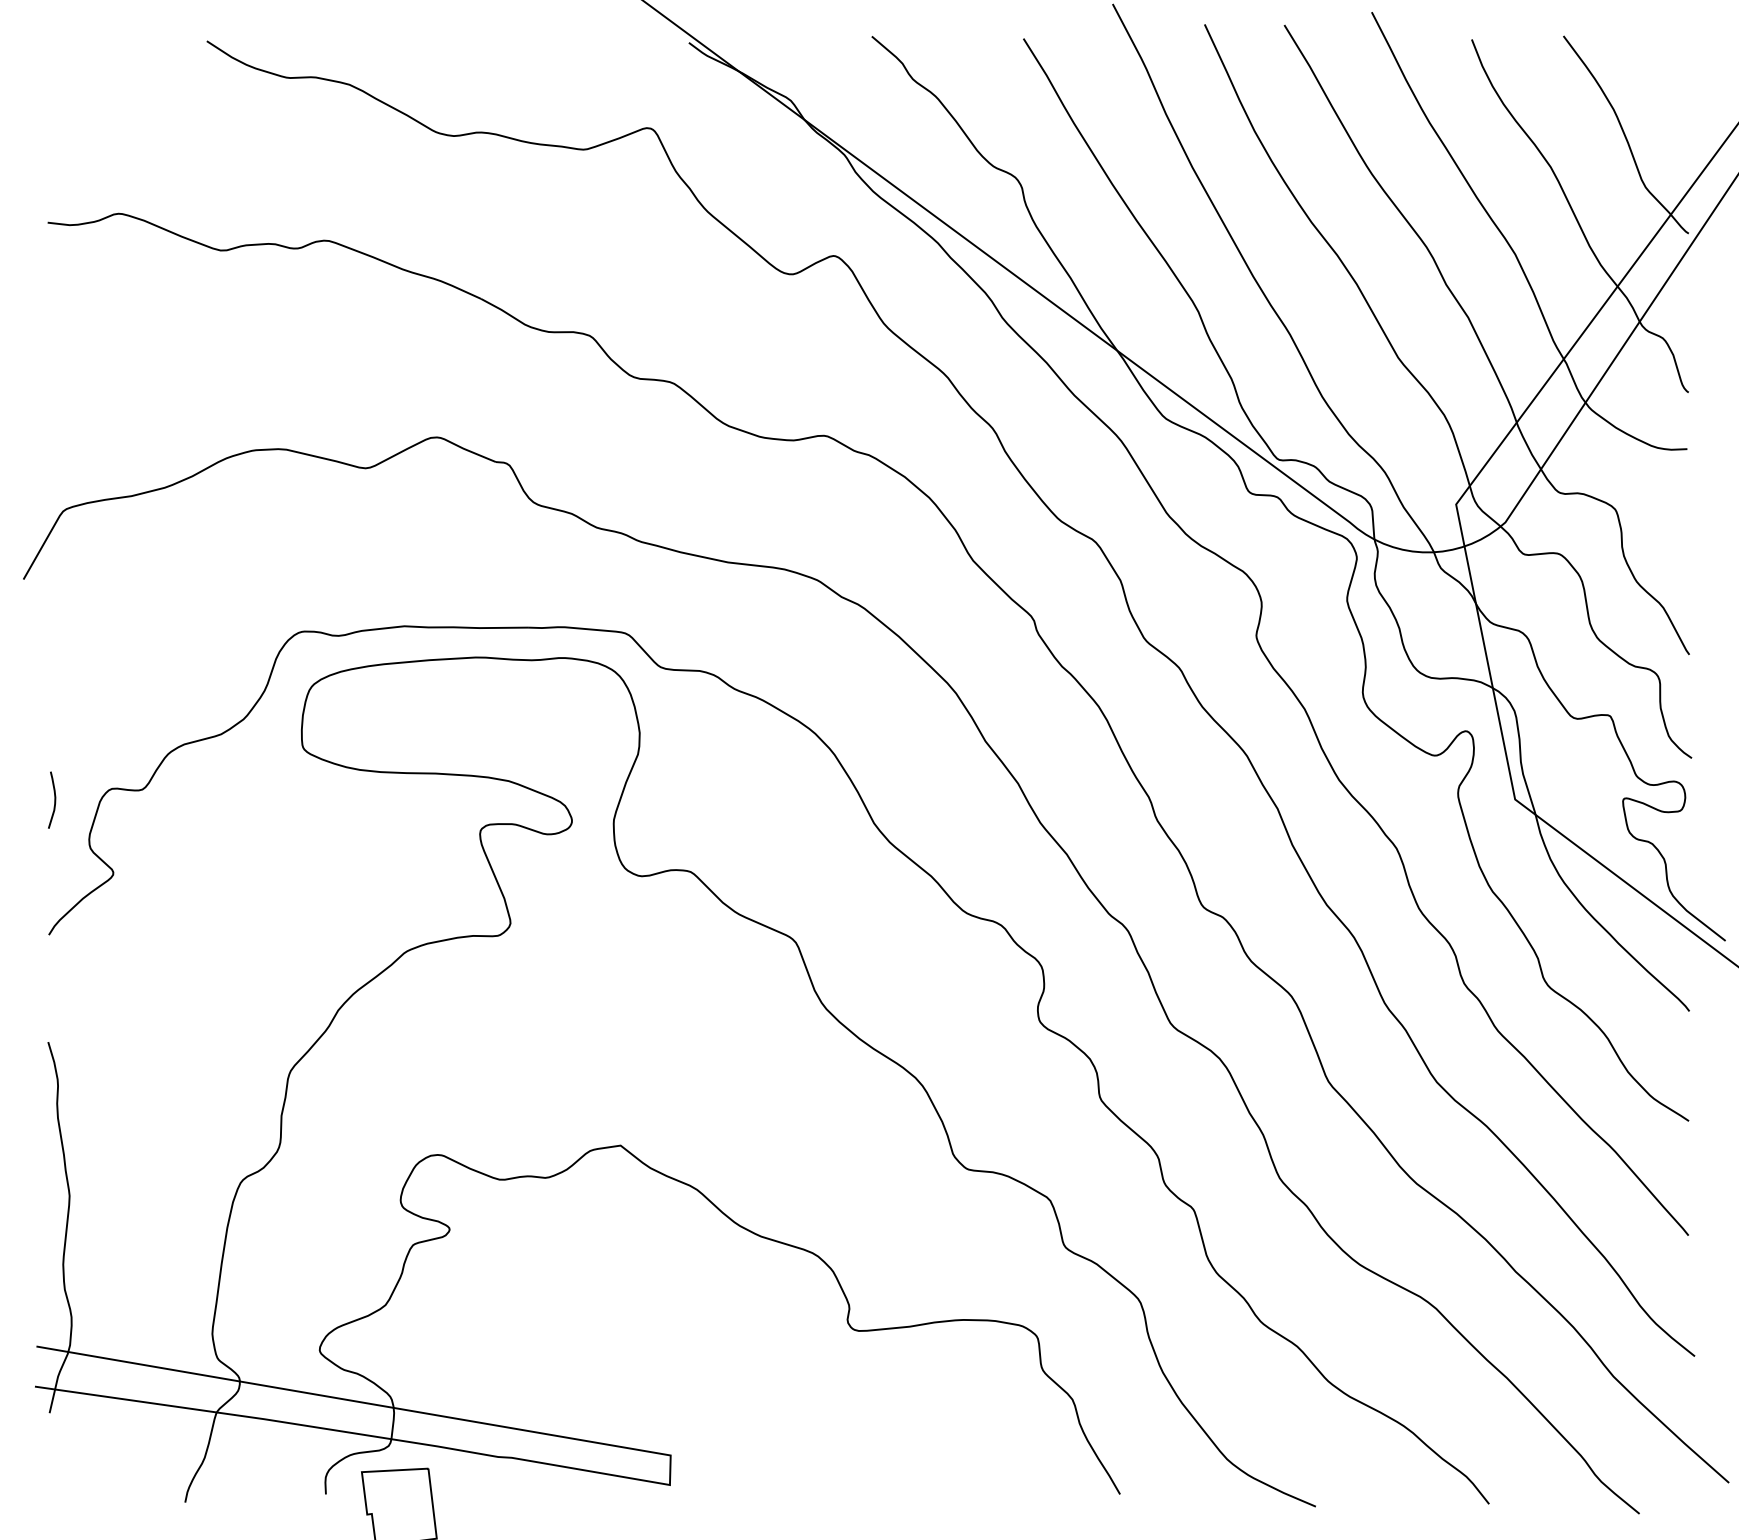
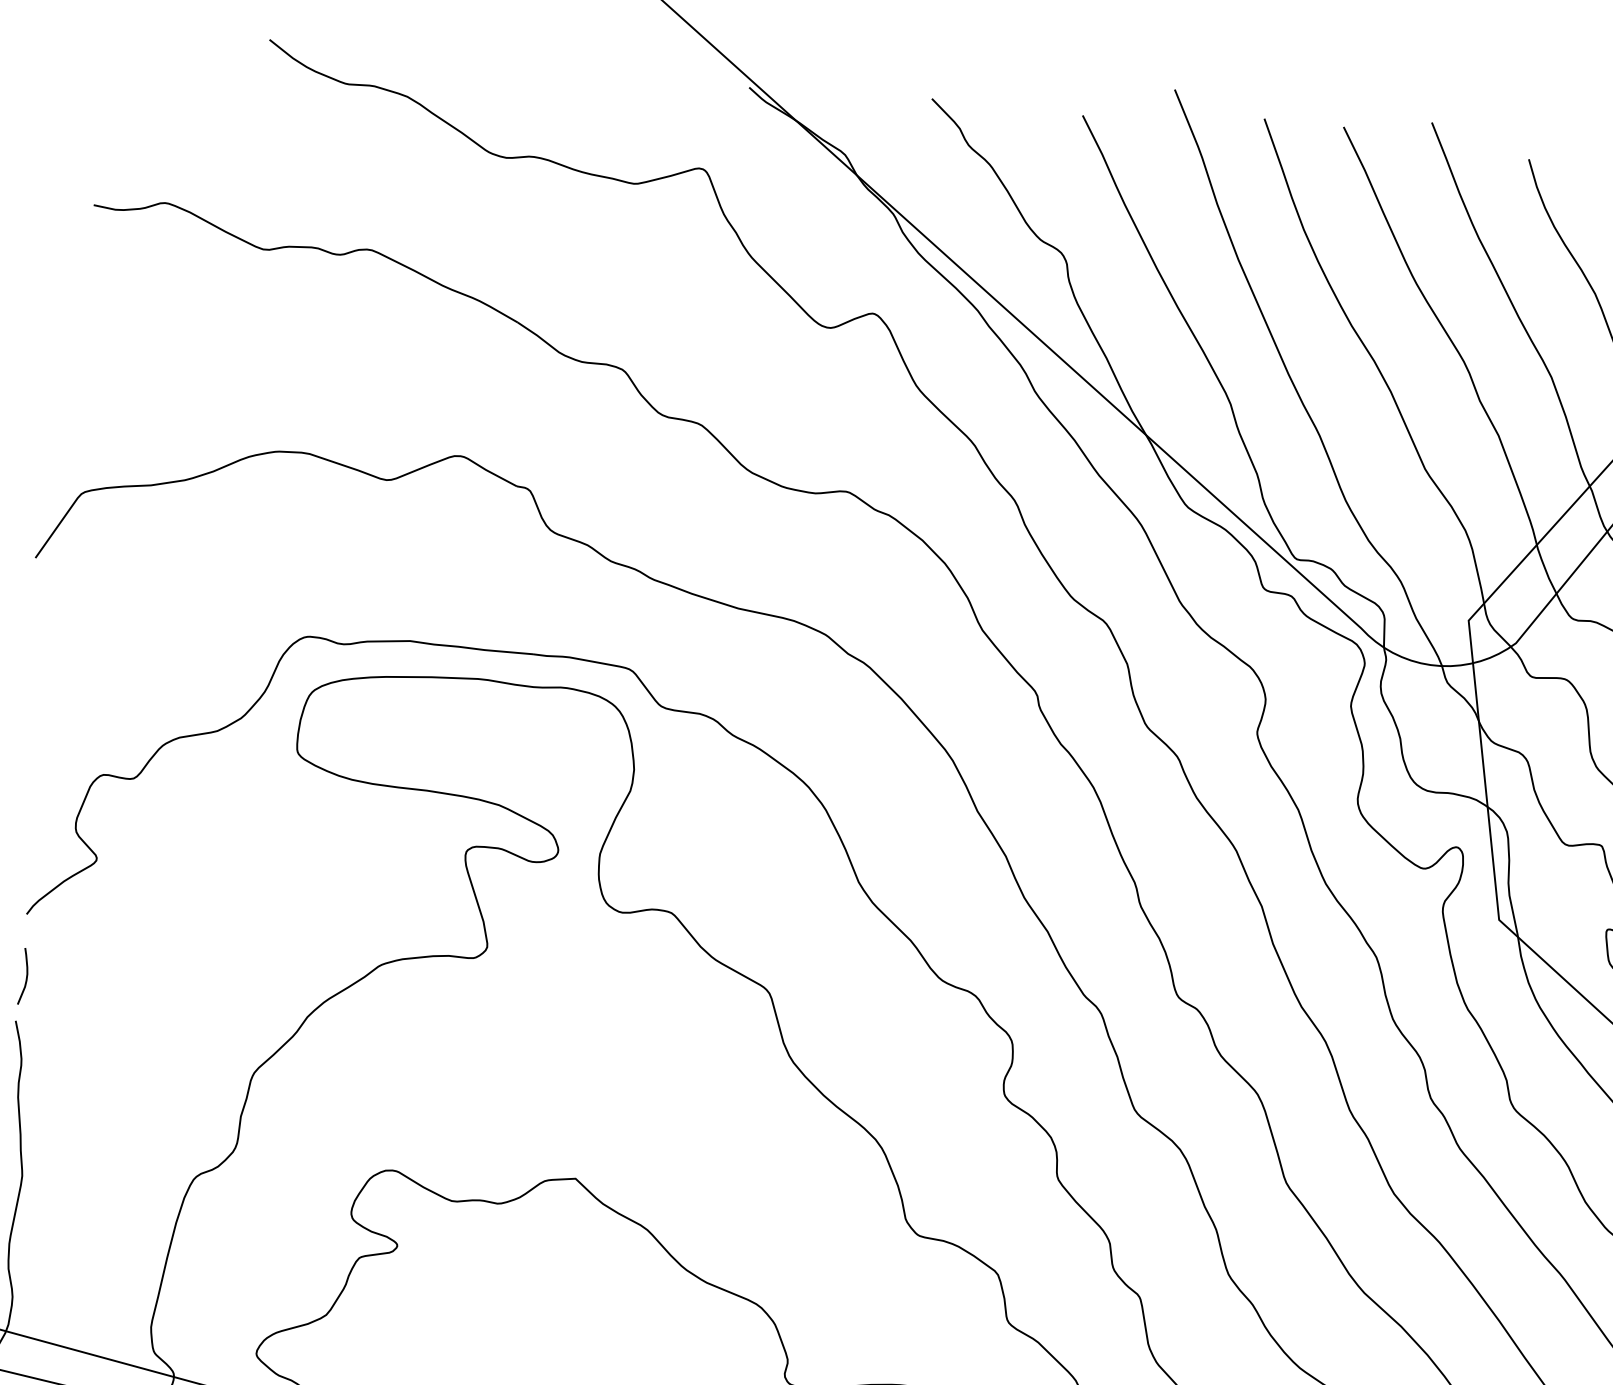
curve: (54, 799) -> (26, 976), moved

